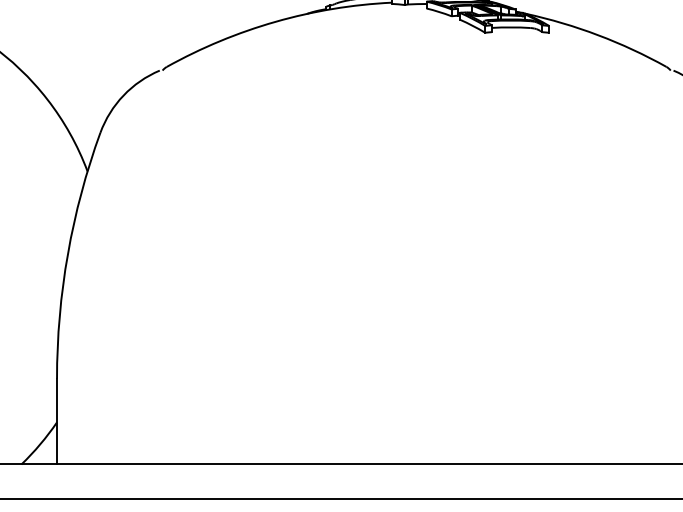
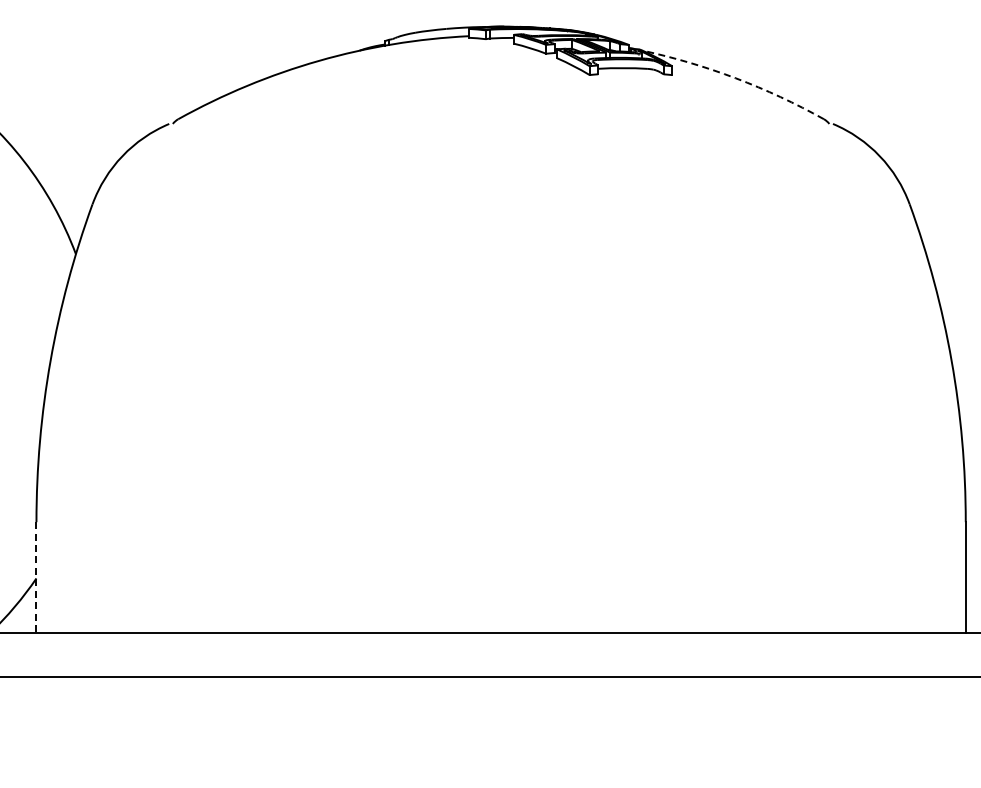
arc: (598, 35) -> (735, 78), solid -> dashed
line: (57, 422) -> (36, 578), solid -> dashed

